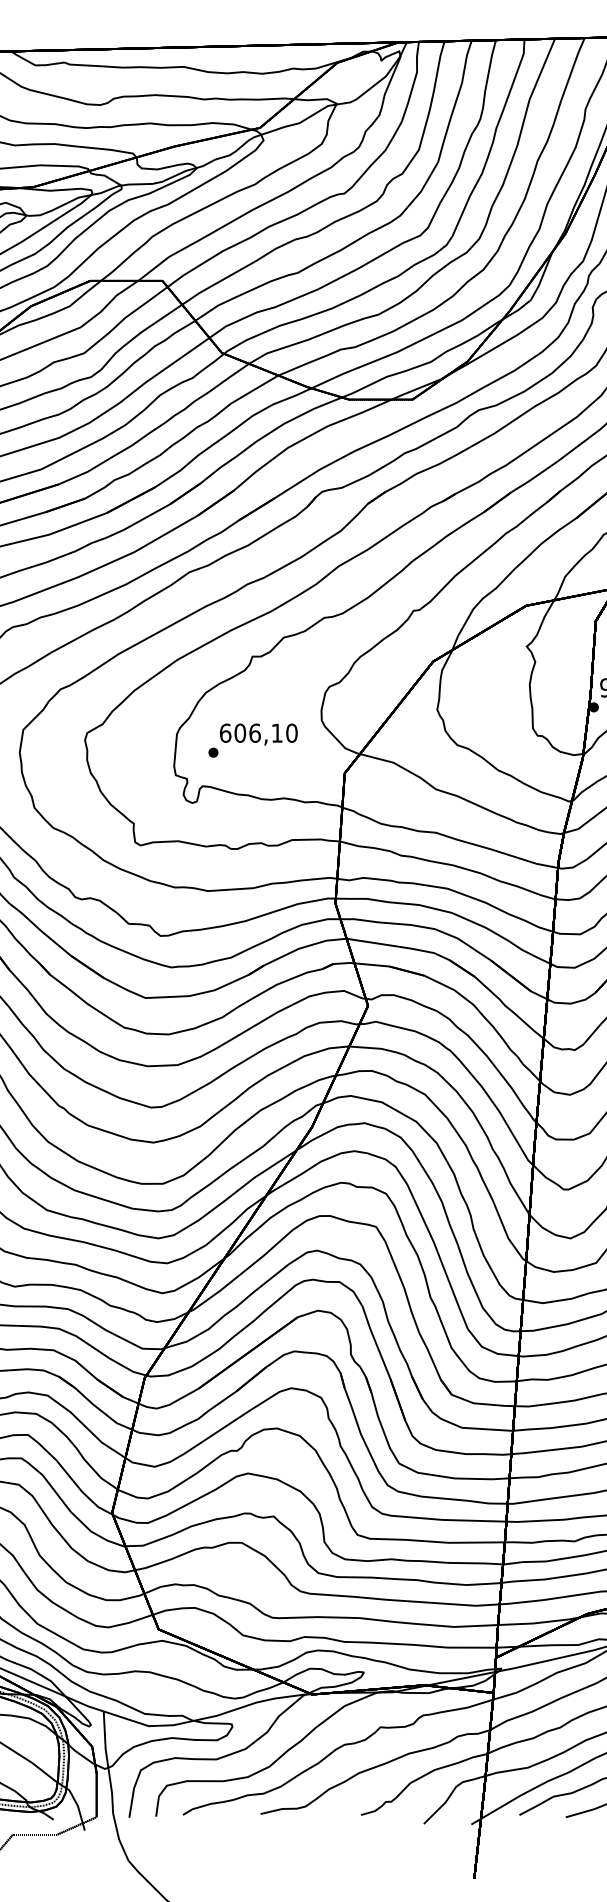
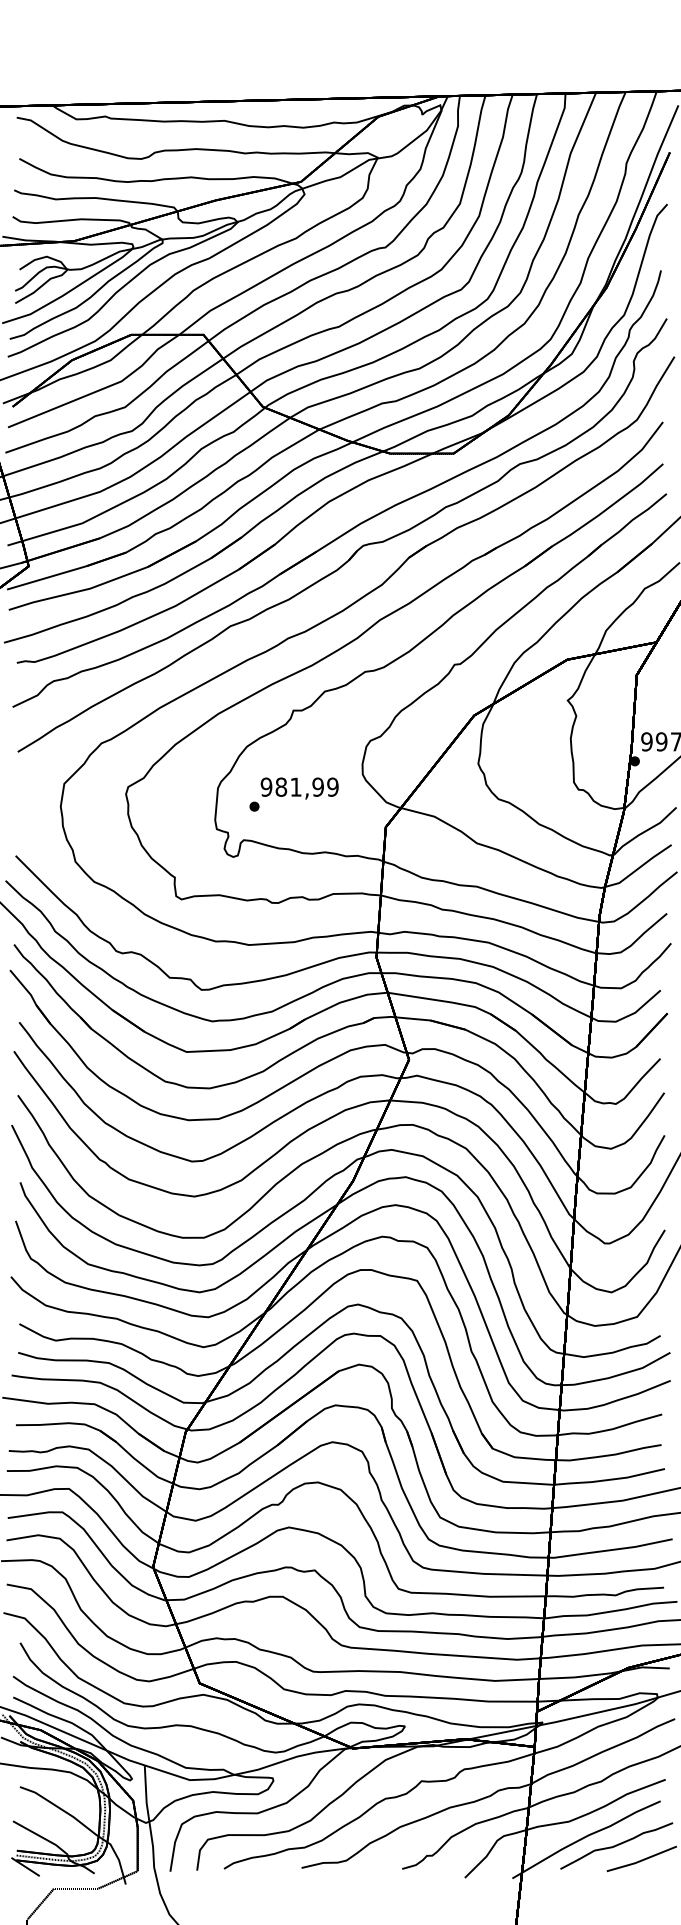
text: (258, 732) -> (299, 786), 606,10 -> 981,99

